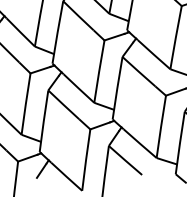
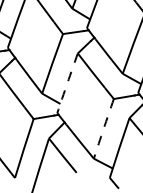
arc: (117, 88) -> (67, 83), solid -> dashed
arc: (161, 126) -> (104, 128), solid -> dashed

